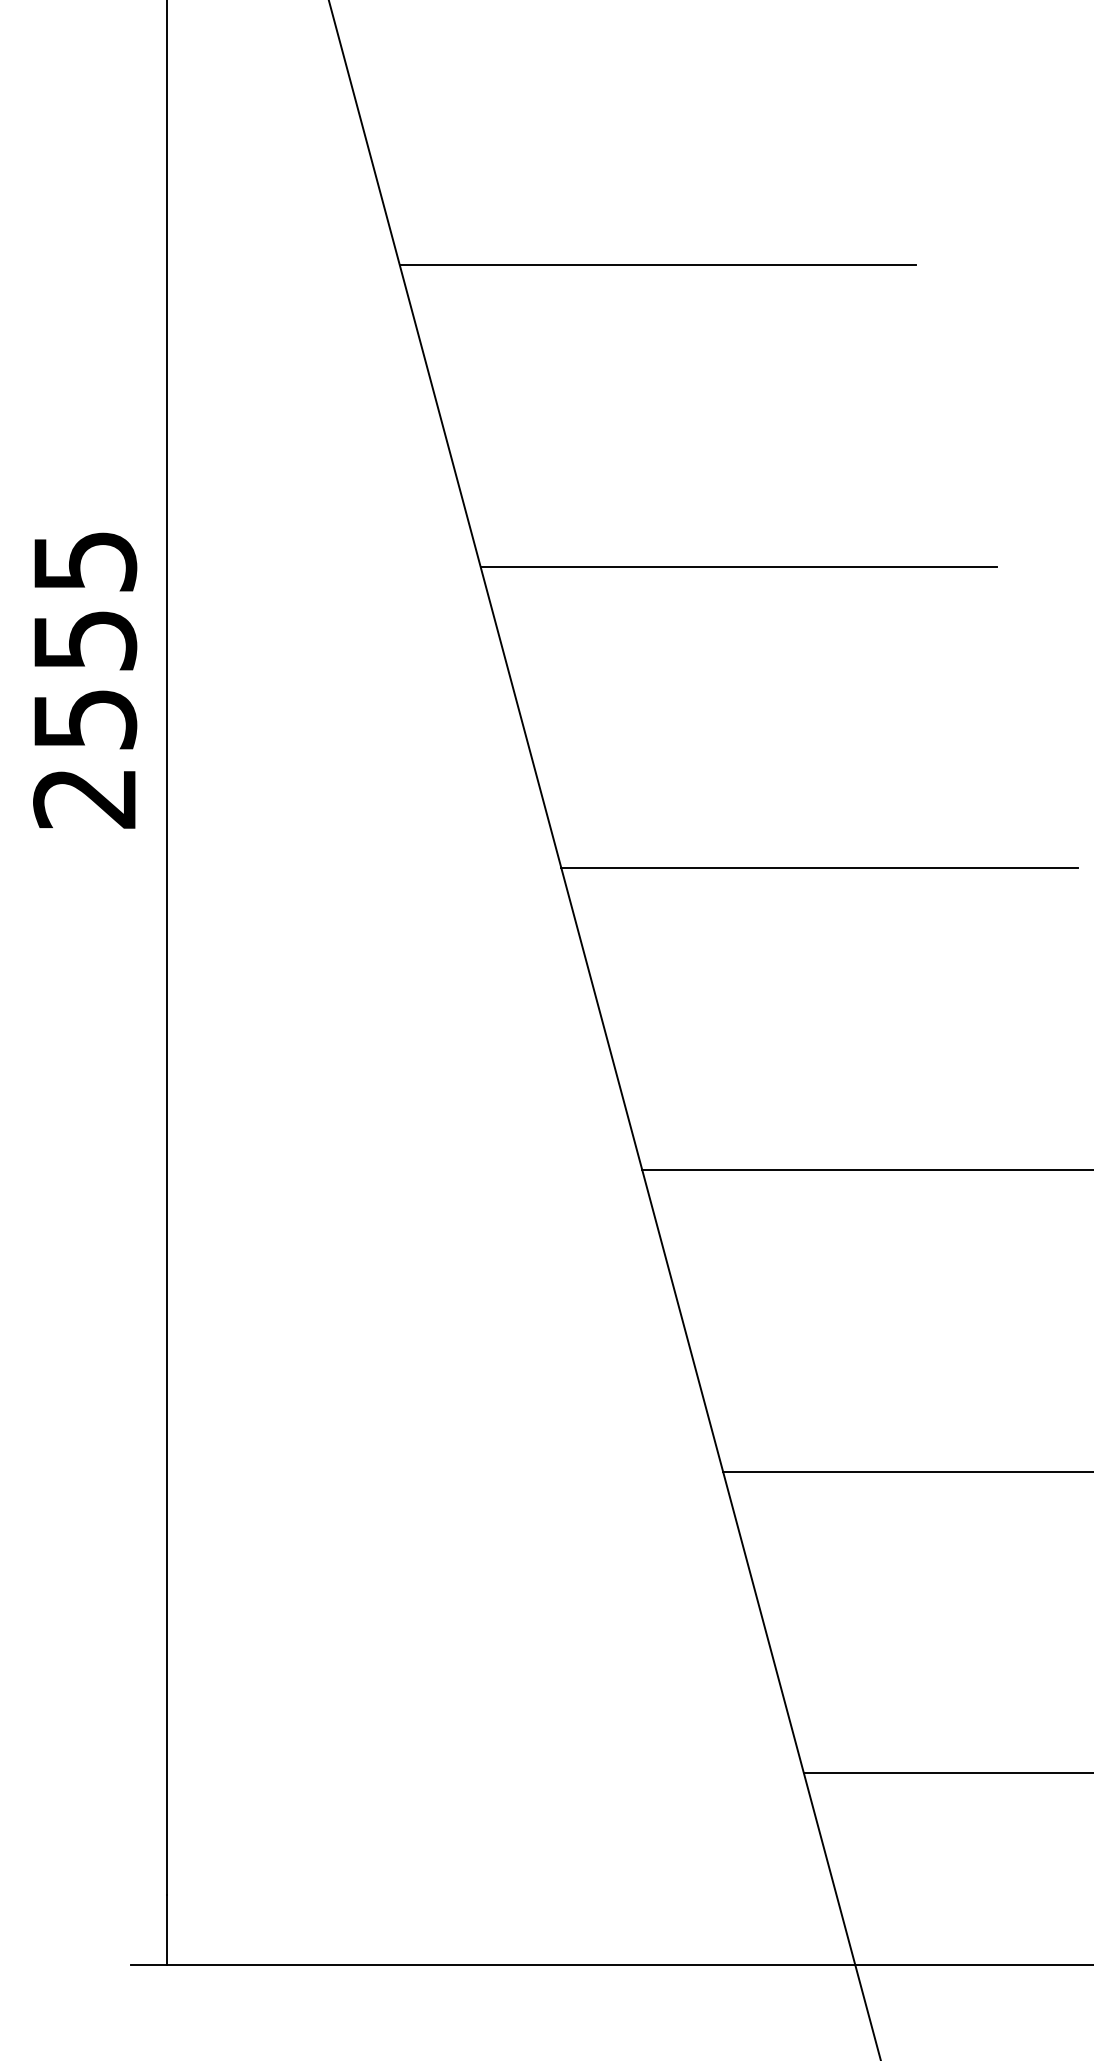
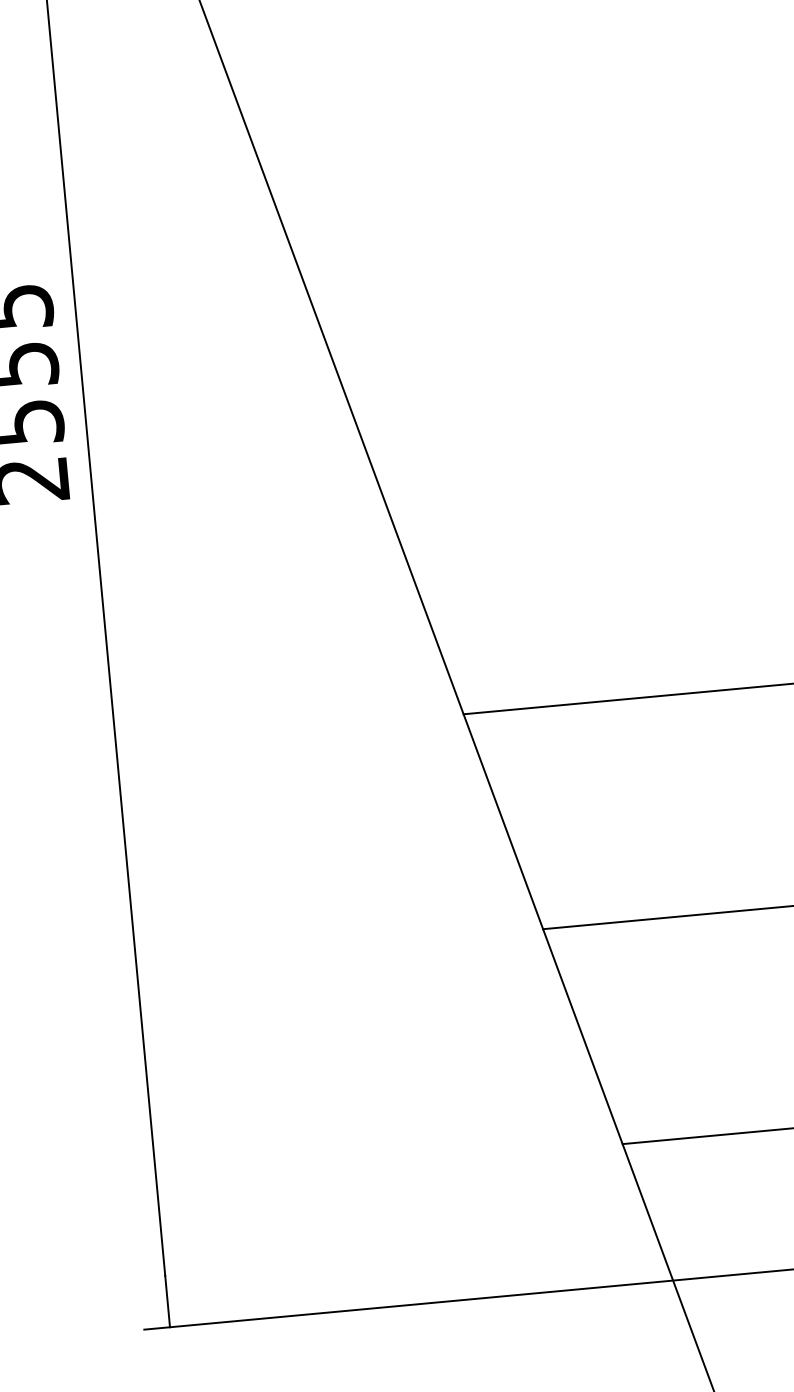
line: (657, 264) -> (413, 51), removed
line: (738, 566) -> (493, 266), removed
line: (819, 868) -> (572, 482), removed

